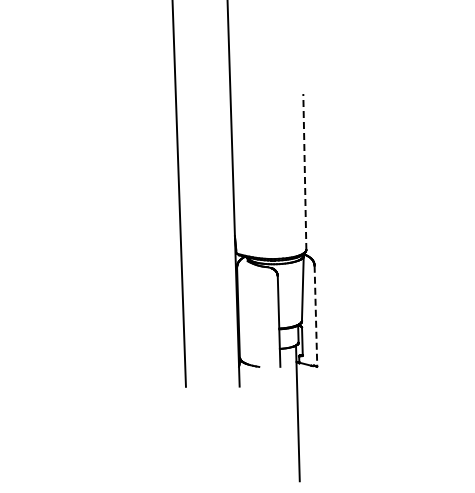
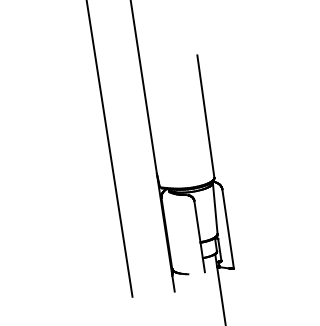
line: (304, 172) -> (205, 117), dashed -> solid
line: (315, 316) -> (227, 229), dashed -> solid

